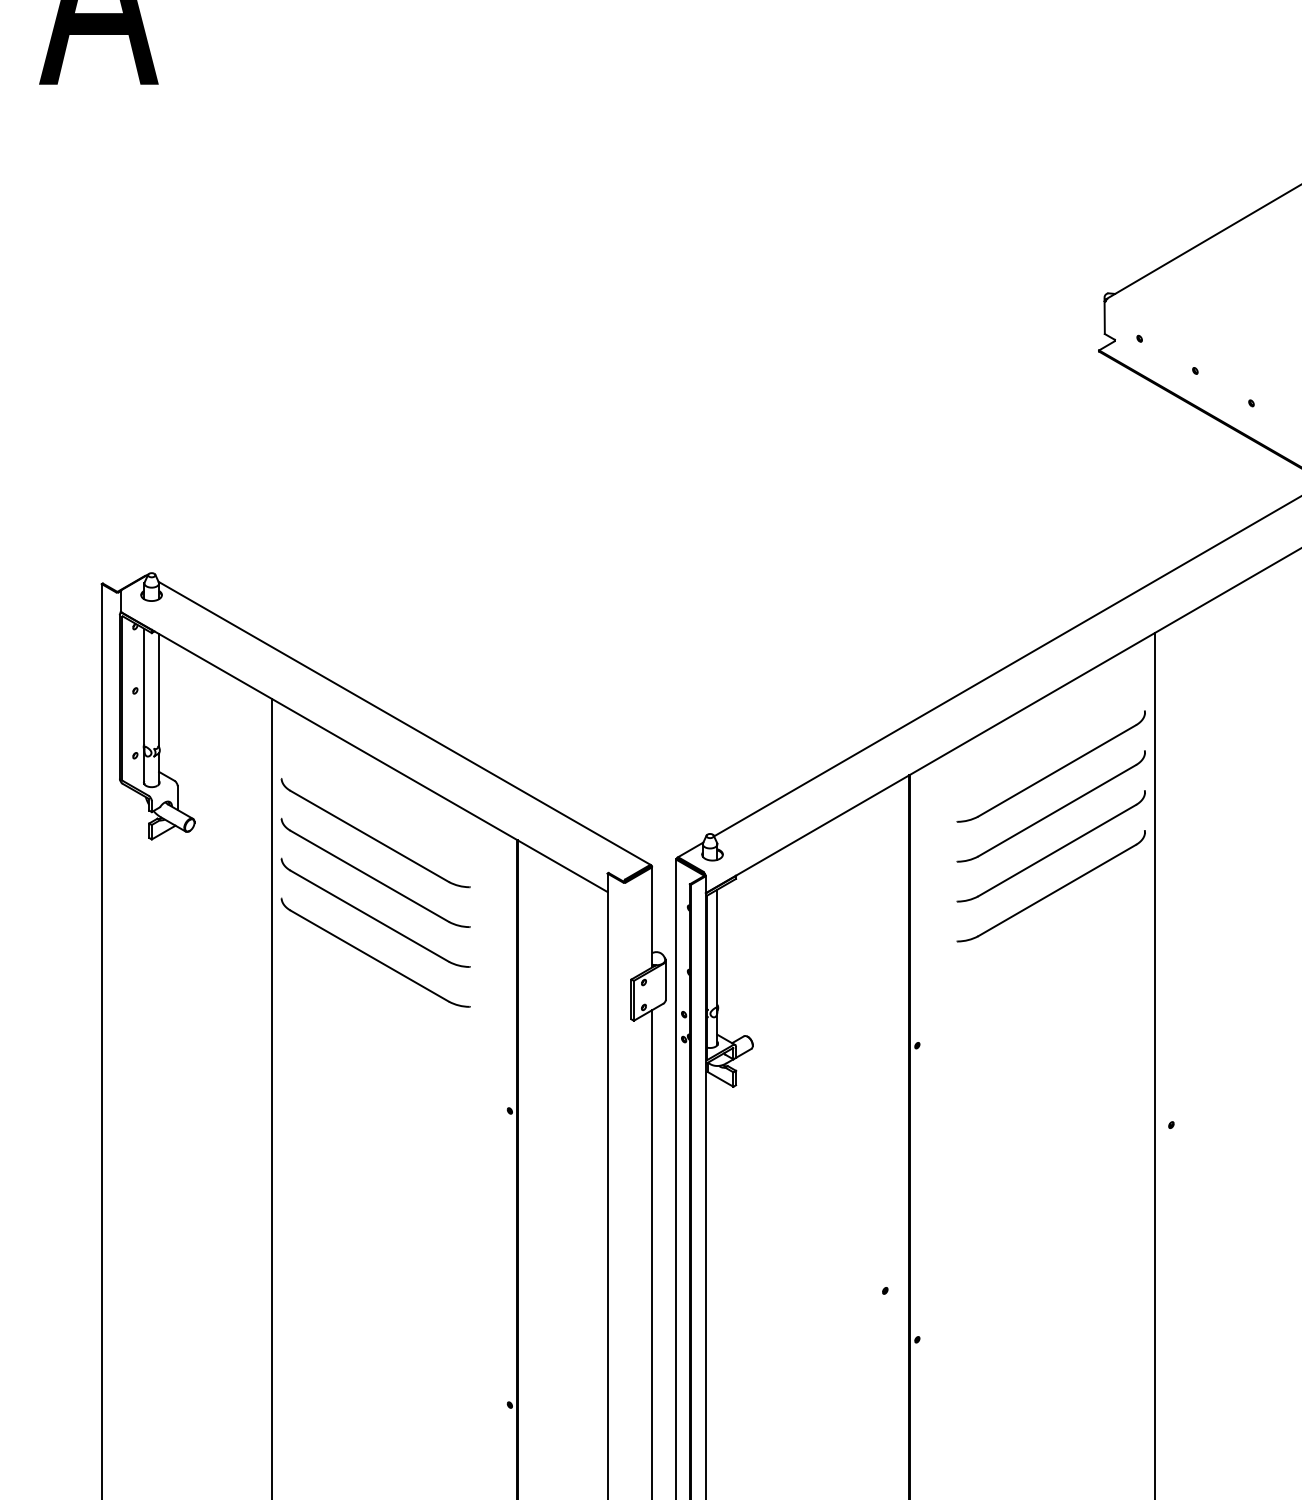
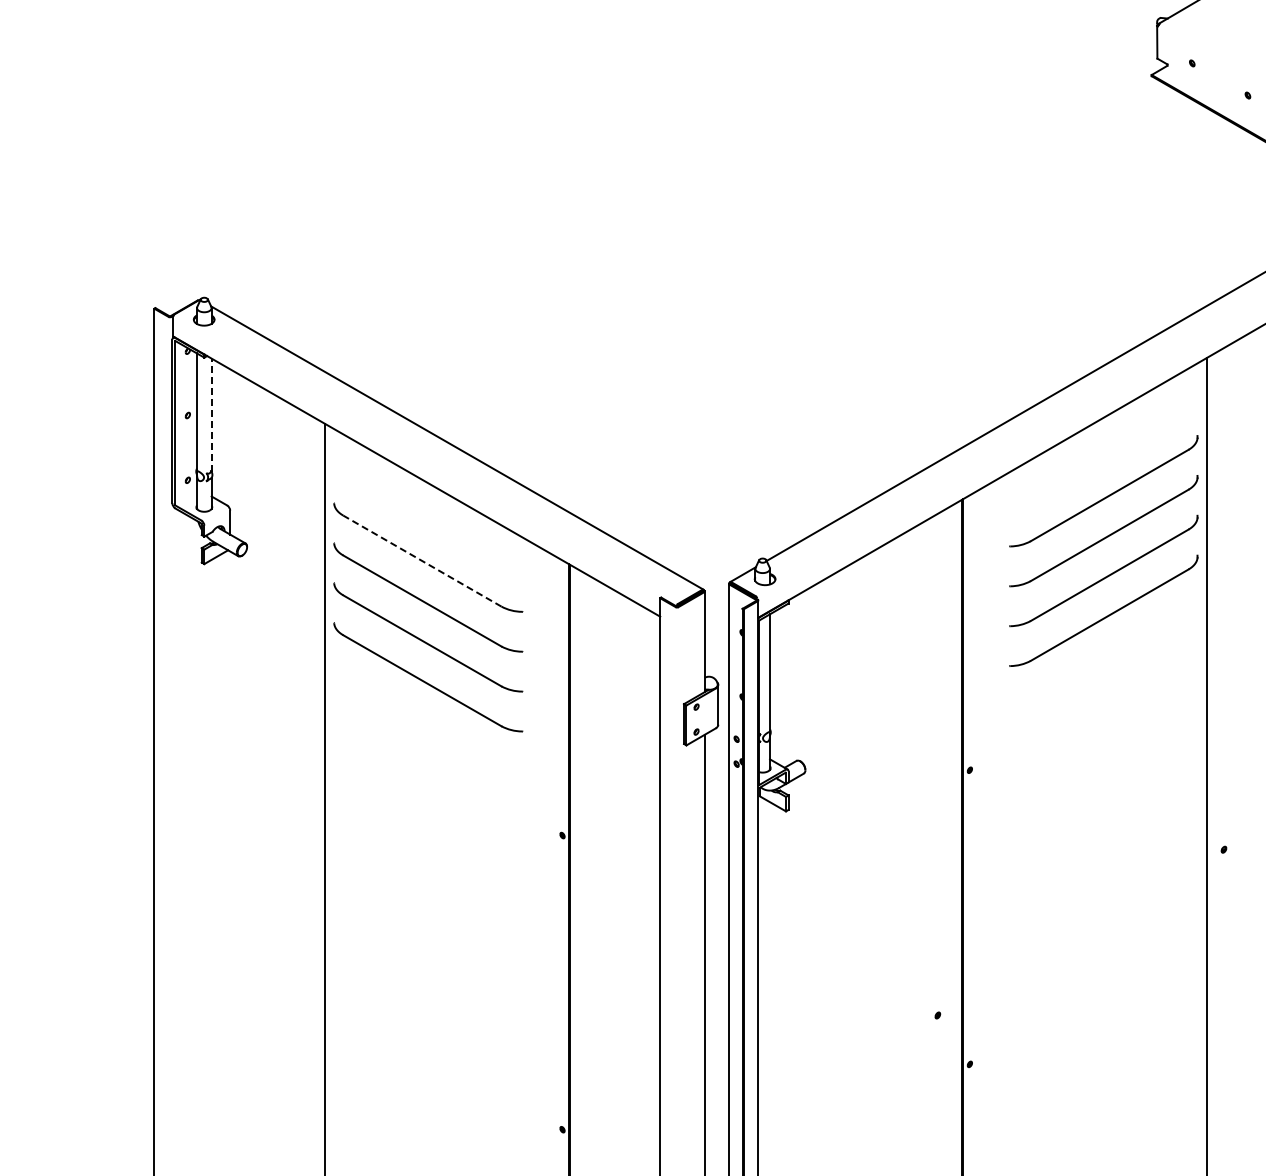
line: (159, 690) -> (212, 415), solid -> dashed
line: (369, 836) -> (422, 561), solid -> dashed

